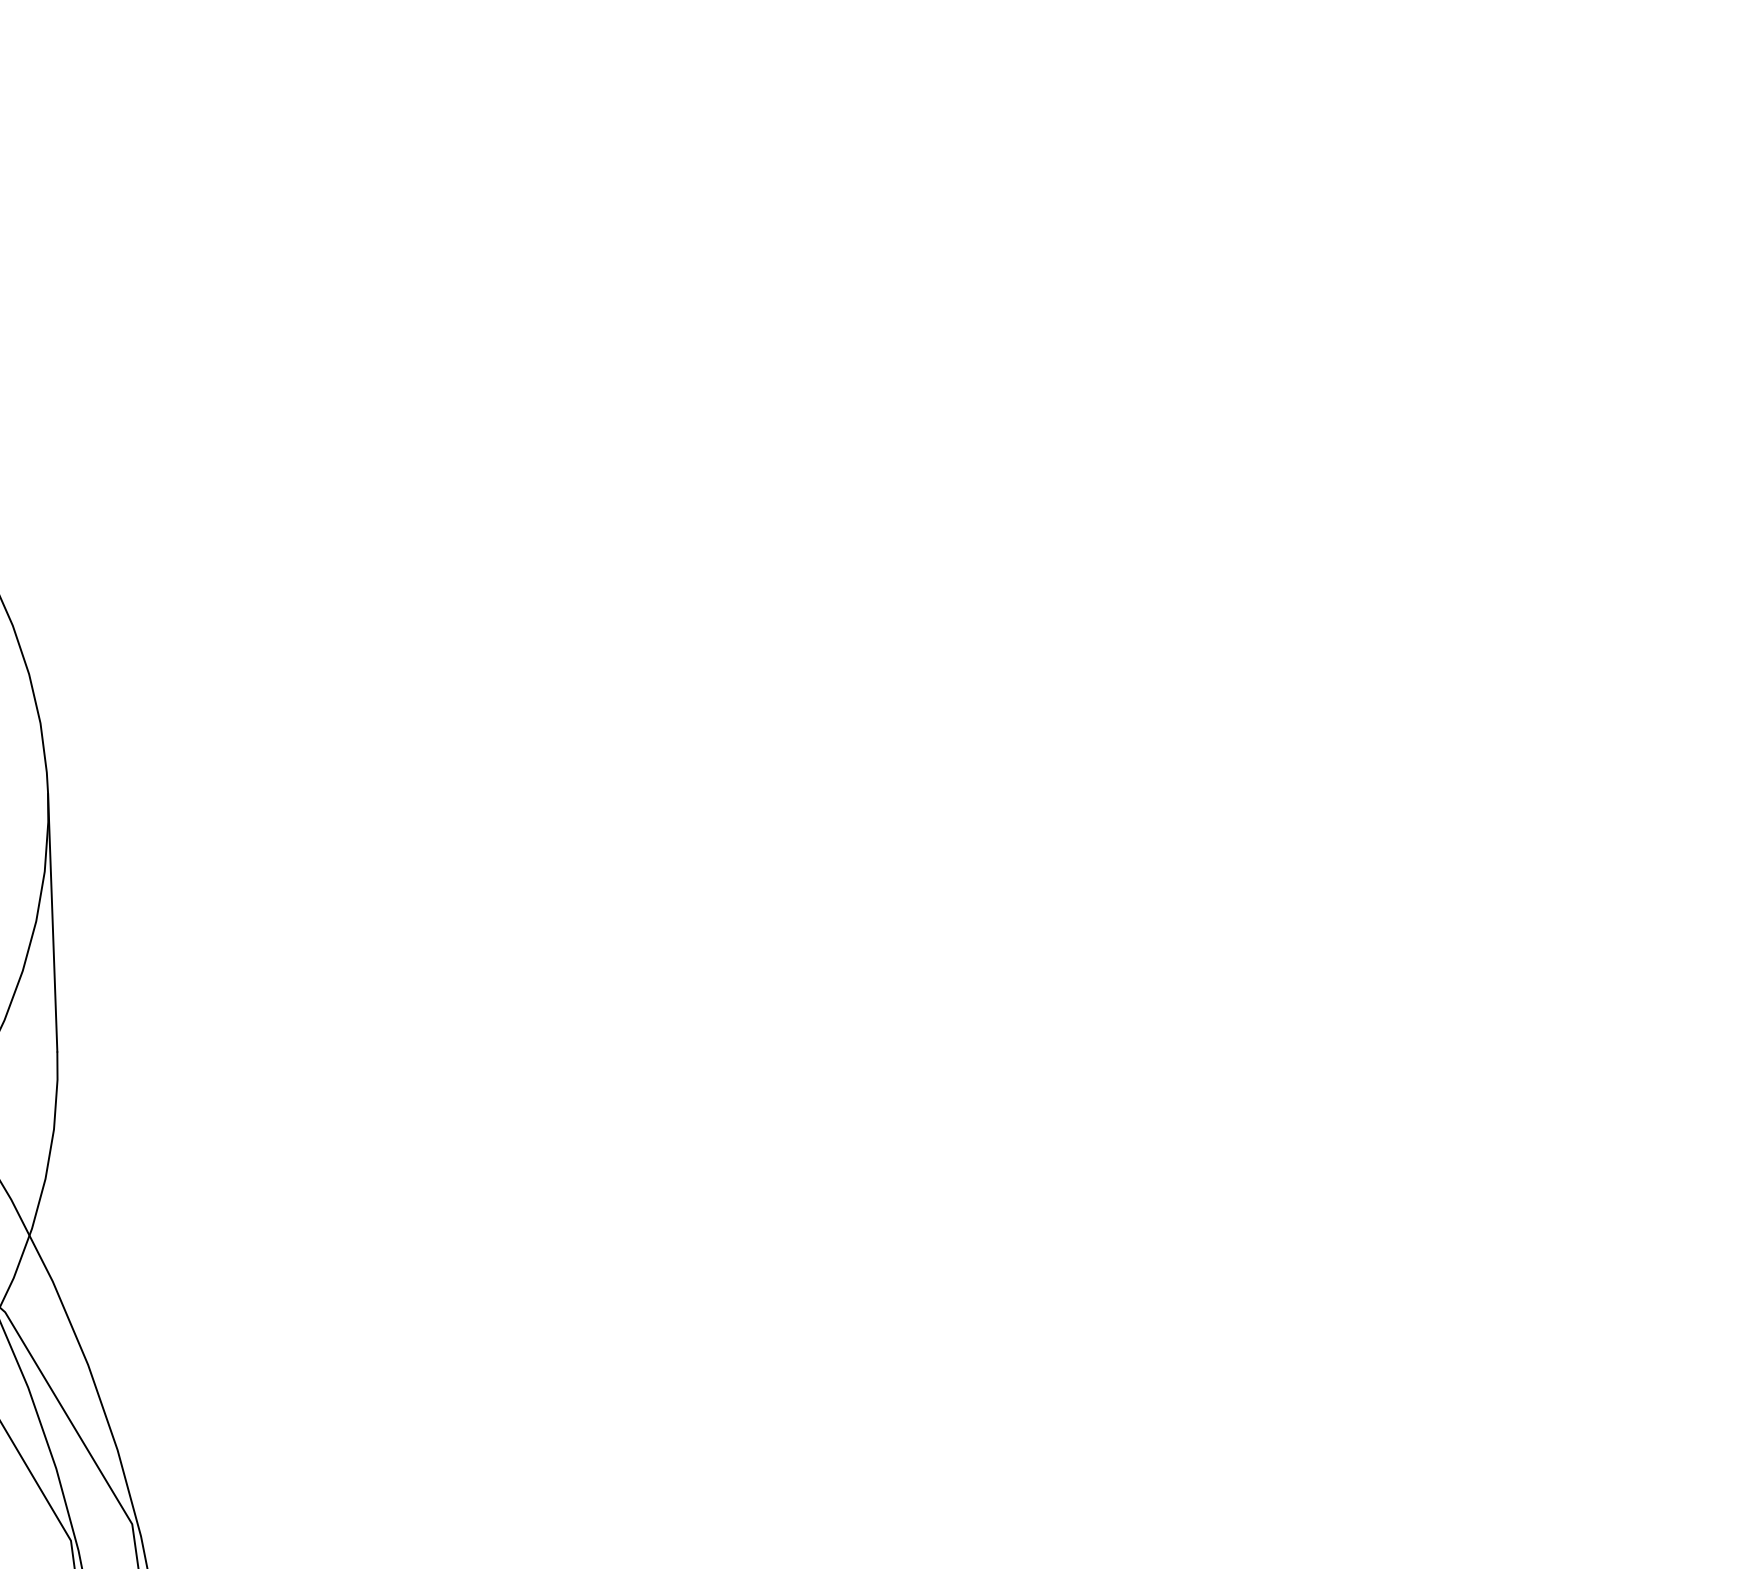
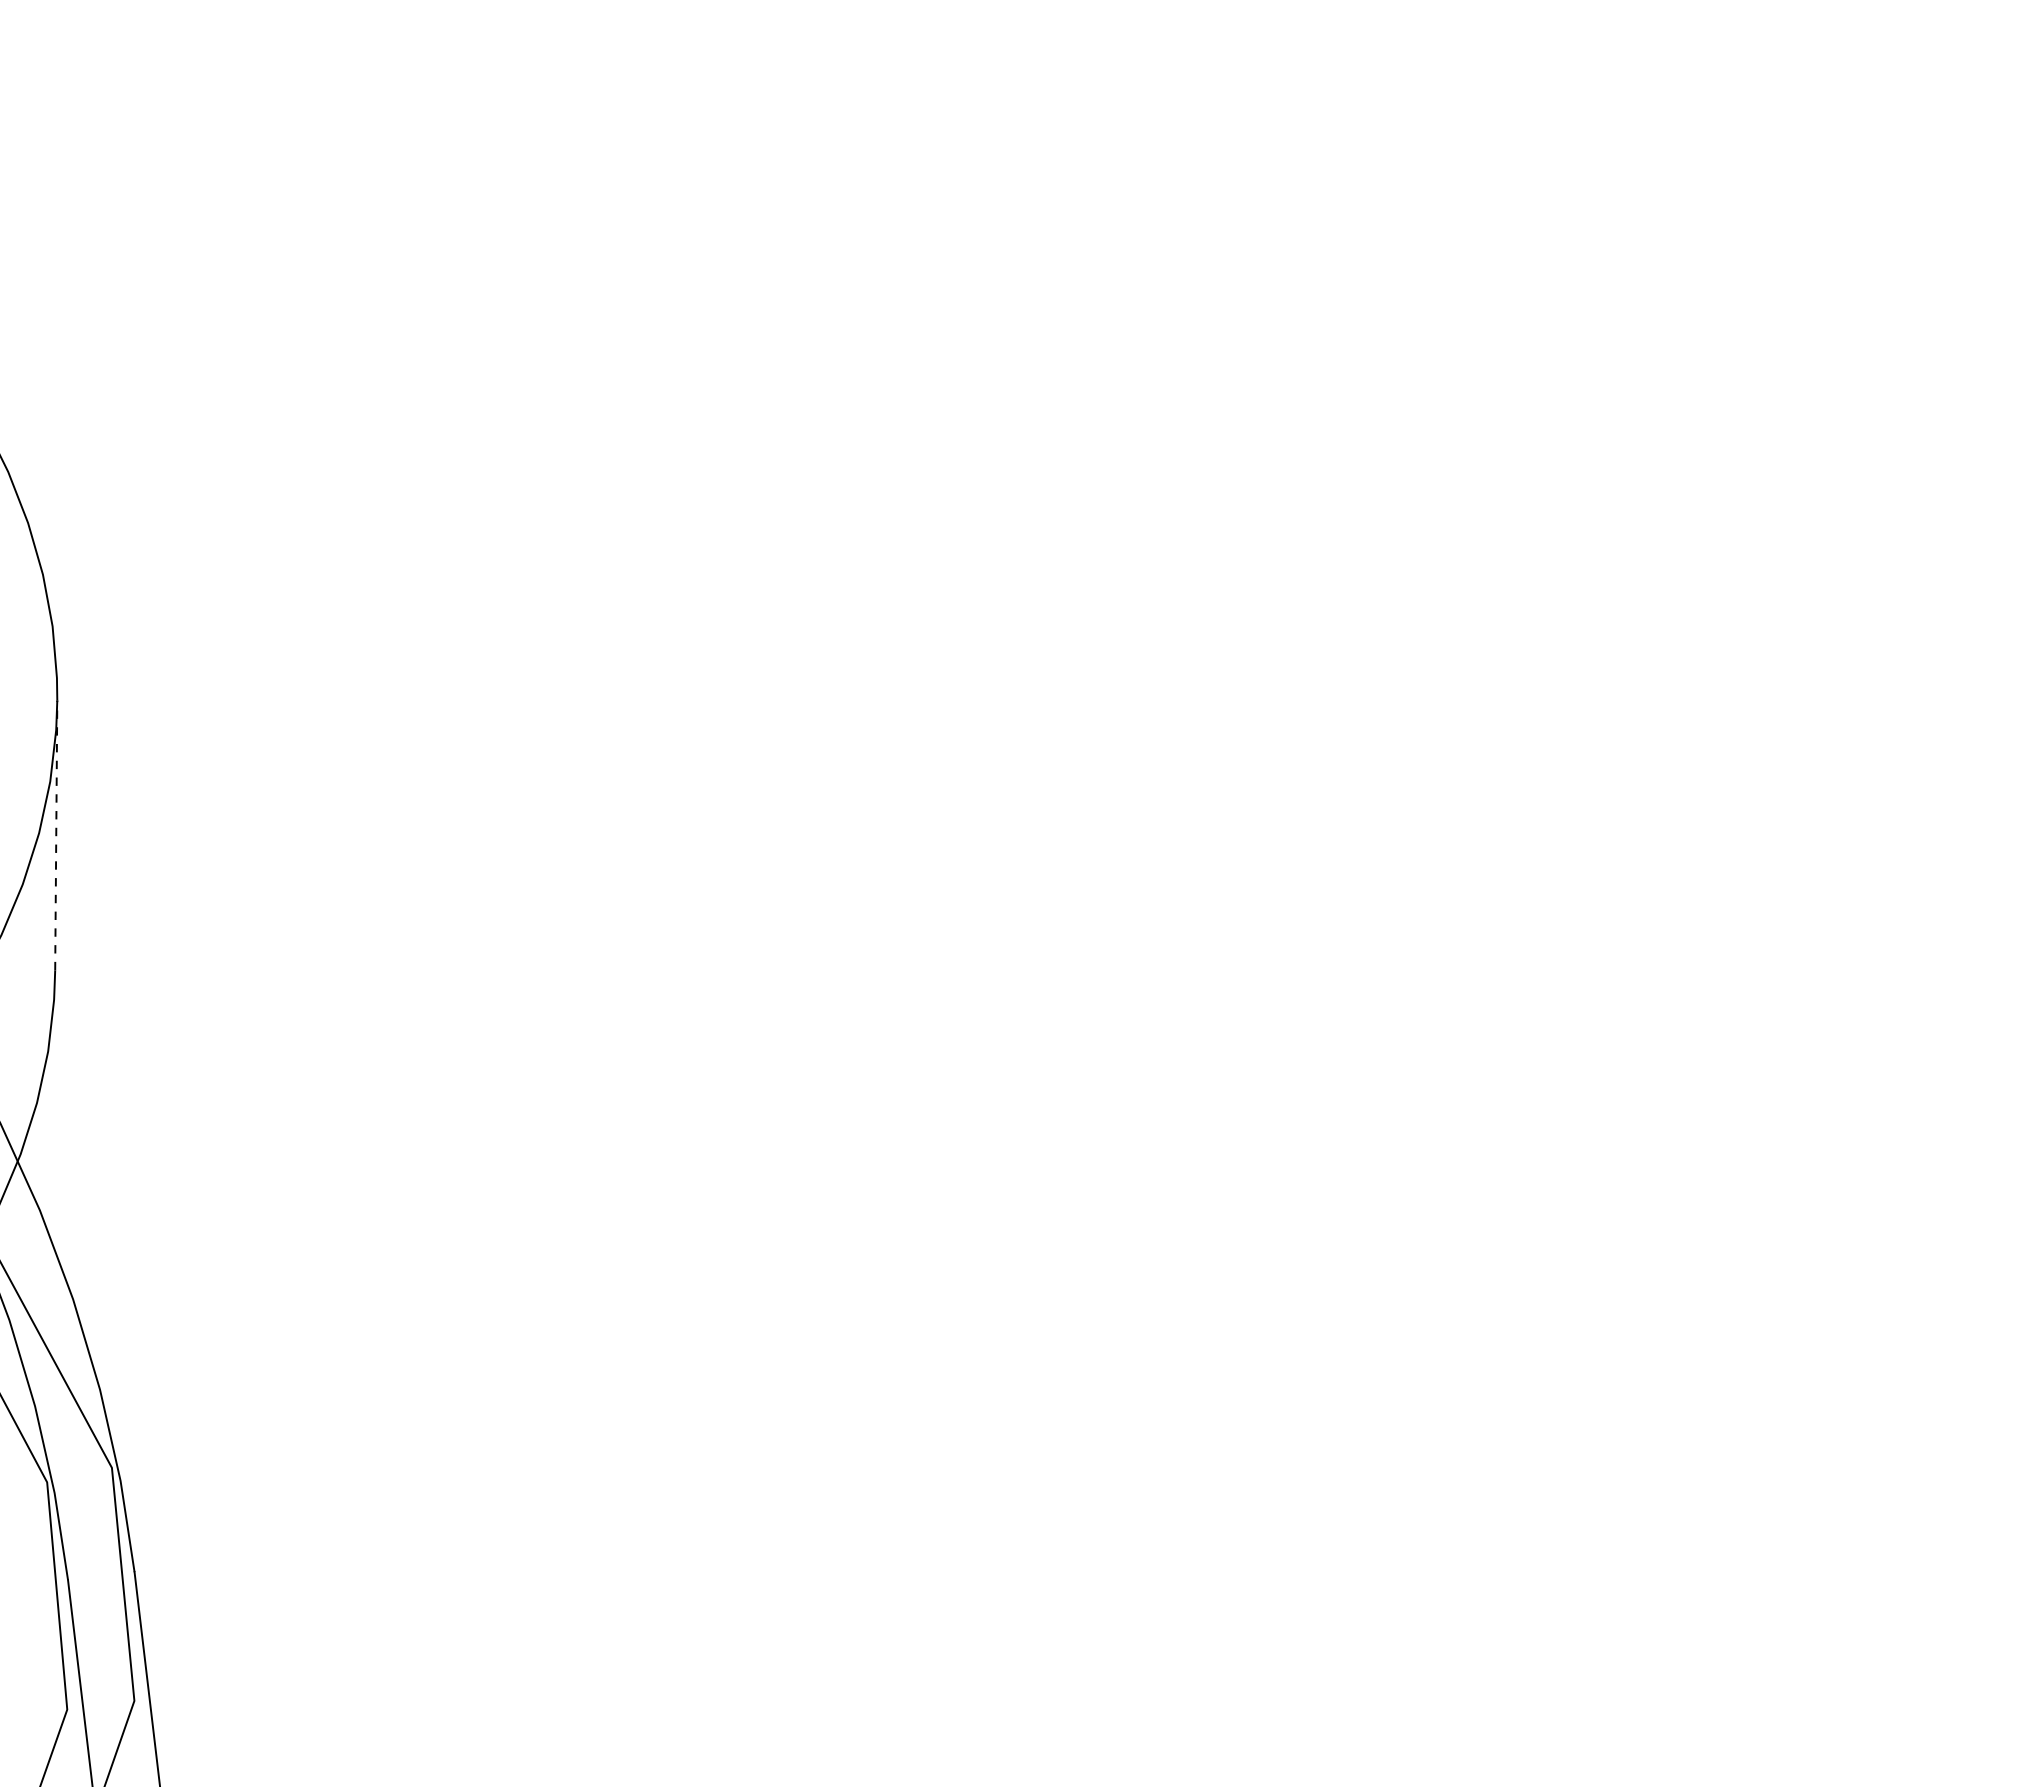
line: (52, 922) -> (56, 835), solid -> dashed

